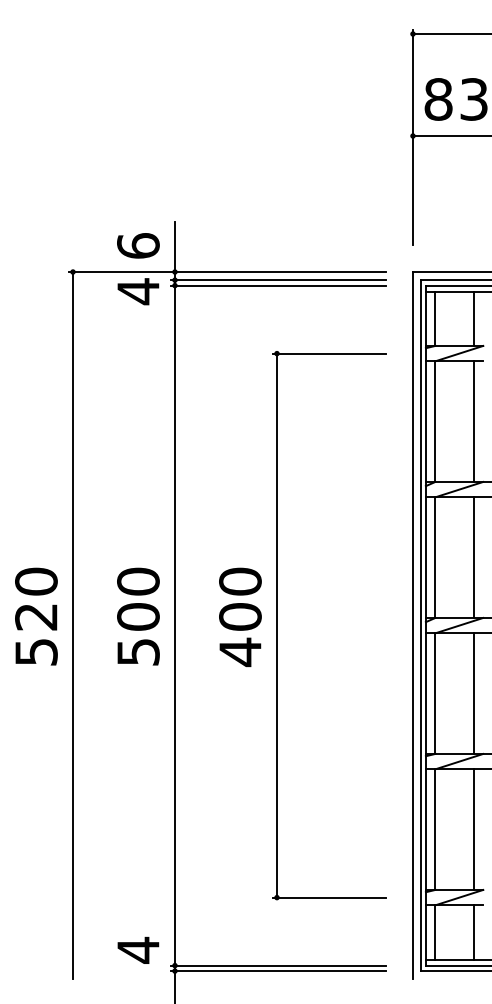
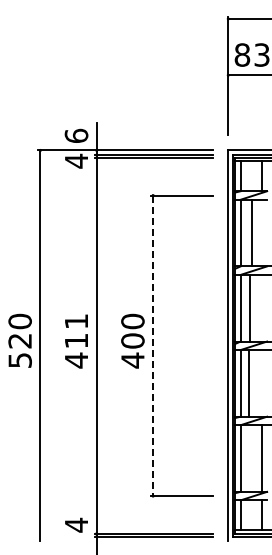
line: (473, 420) -> (251, 232), moved
line: (473, 556) -> (249, 307), moved
text: (138, 616) -> (76, 340), 500 -> 411
line: (277, 626) -> (153, 346), solid -> dashed
line: (473, 693) -> (248, 383), moved

